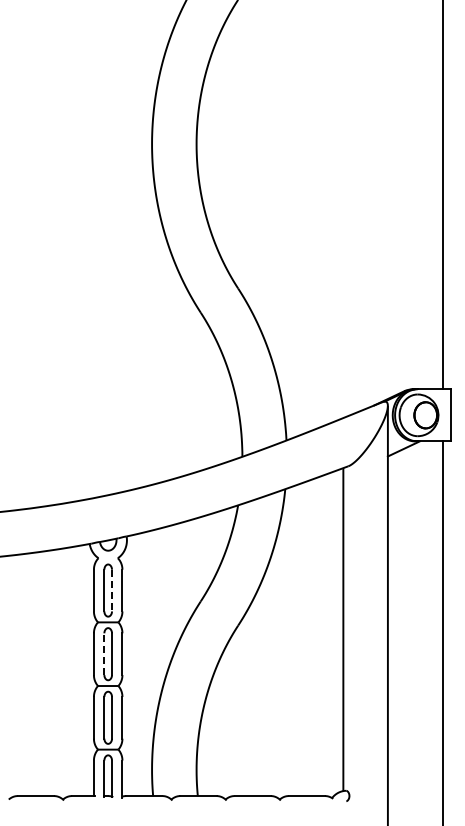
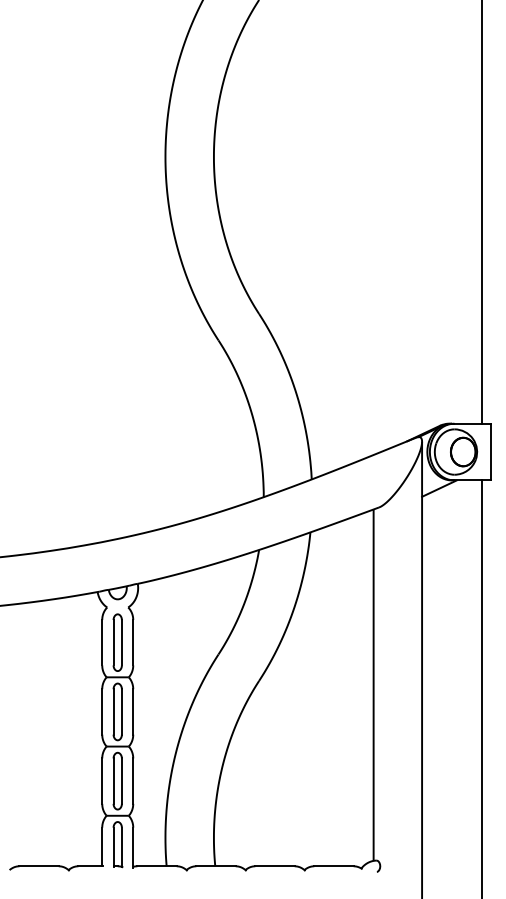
line: (112, 590) -> (122, 642), dashed -> solid
line: (104, 654) -> (113, 712), dashed -> solid

